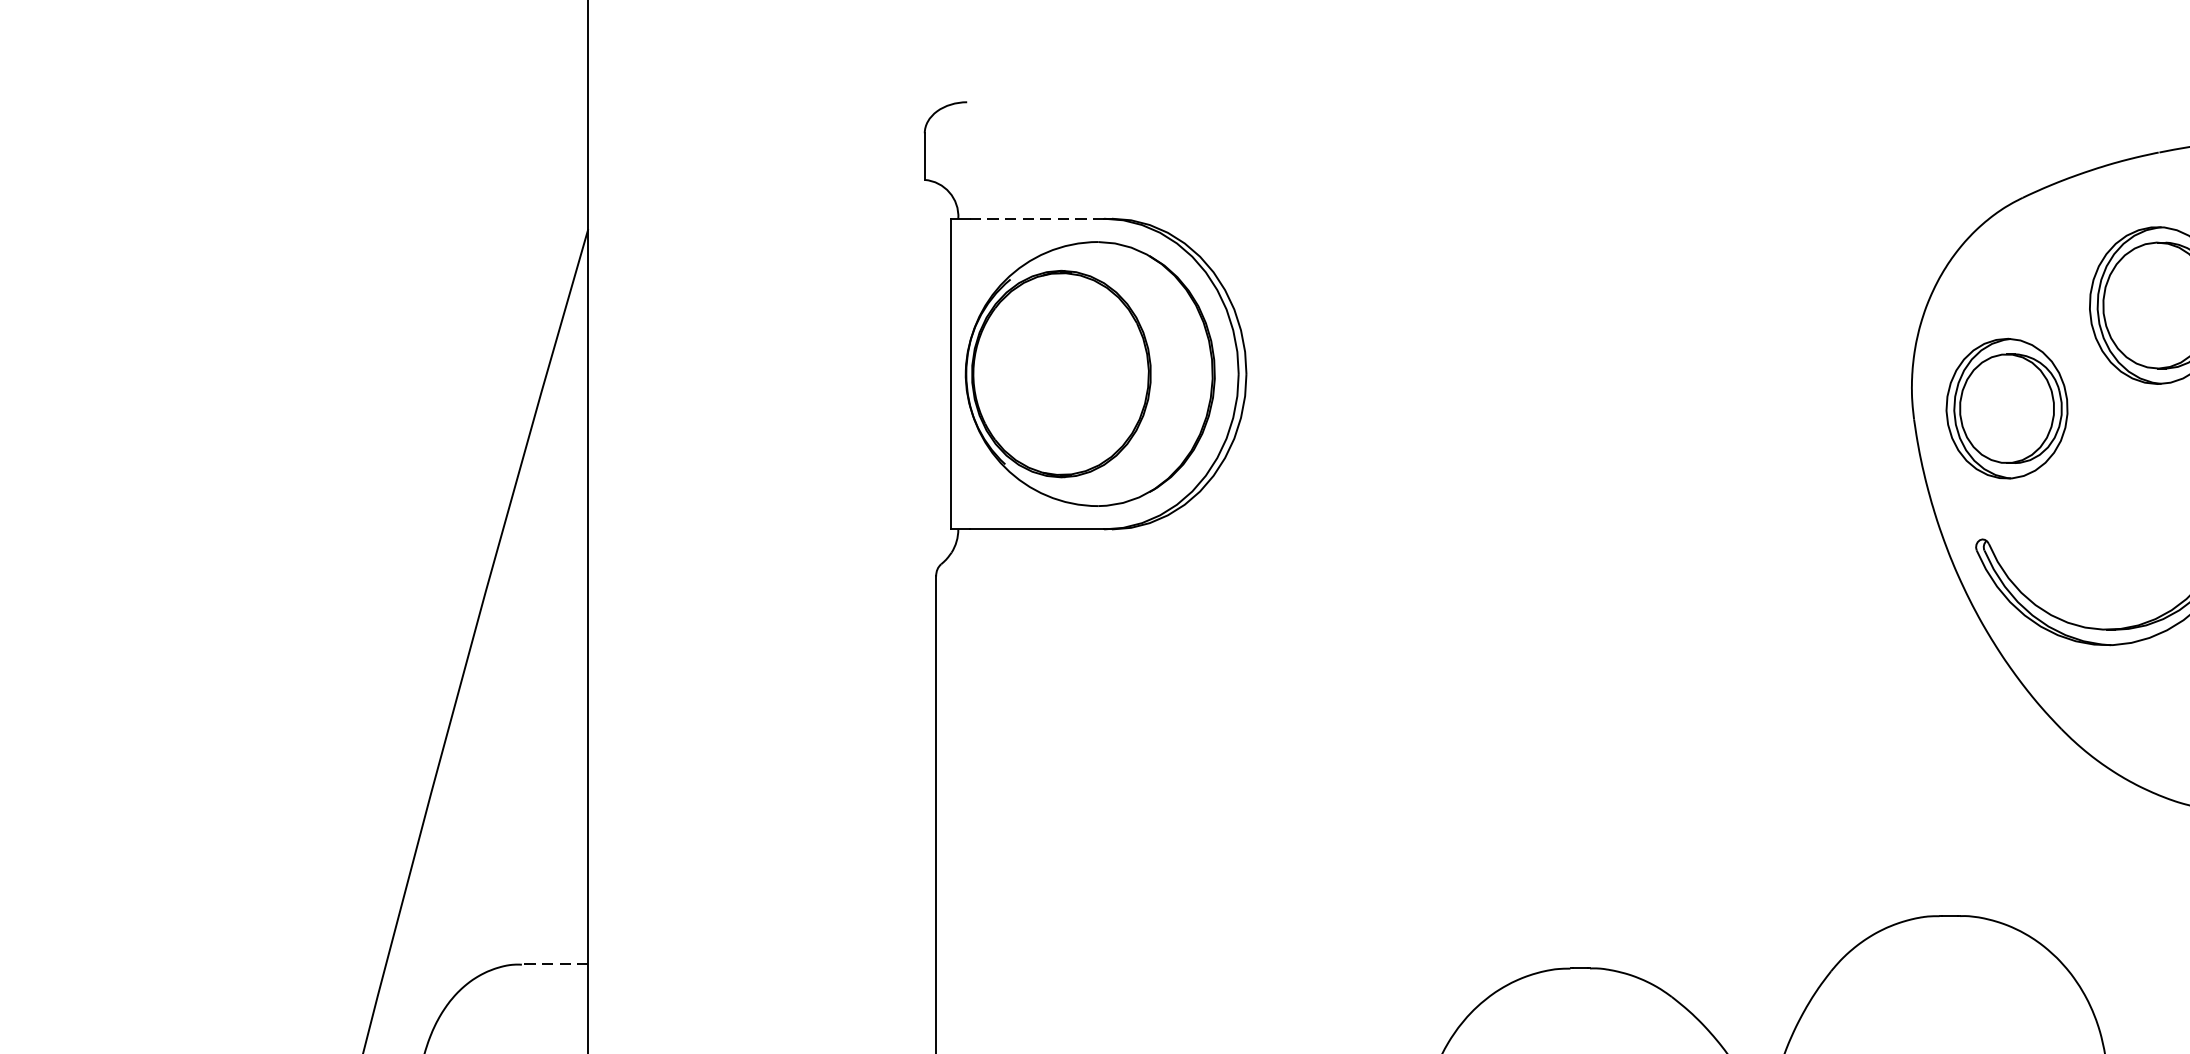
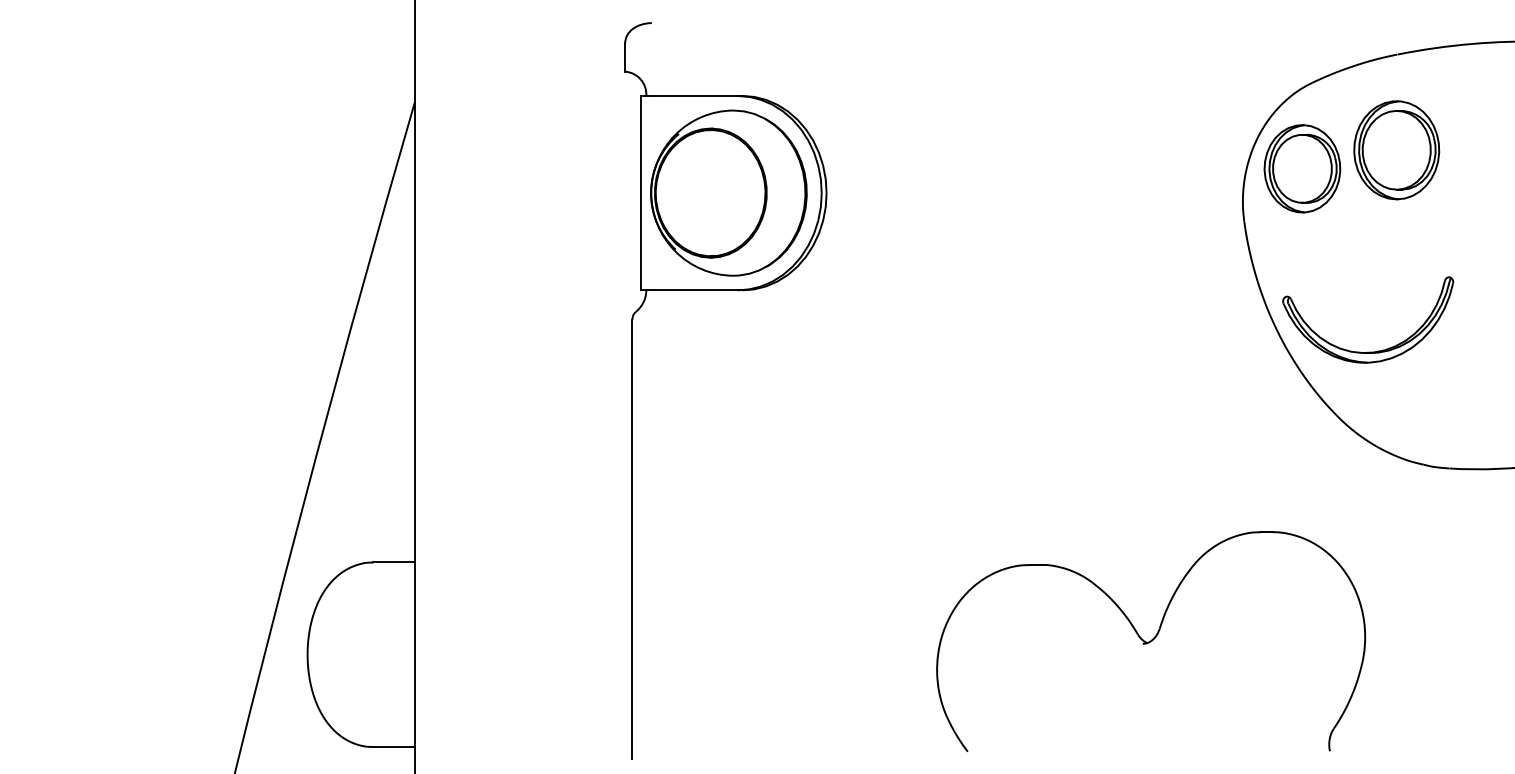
line: (1036, 217) -> (695, 95), dashed -> solid
part: (2007, 408) -> (1302, 168), moved
line: (555, 964) -> (394, 562), dashed -> solid

